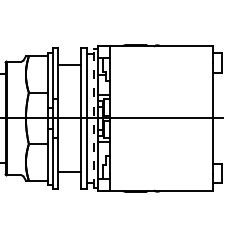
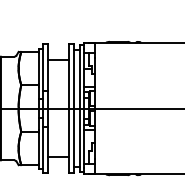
line: (93, 118) -> (80, 108), dashed -> solid

